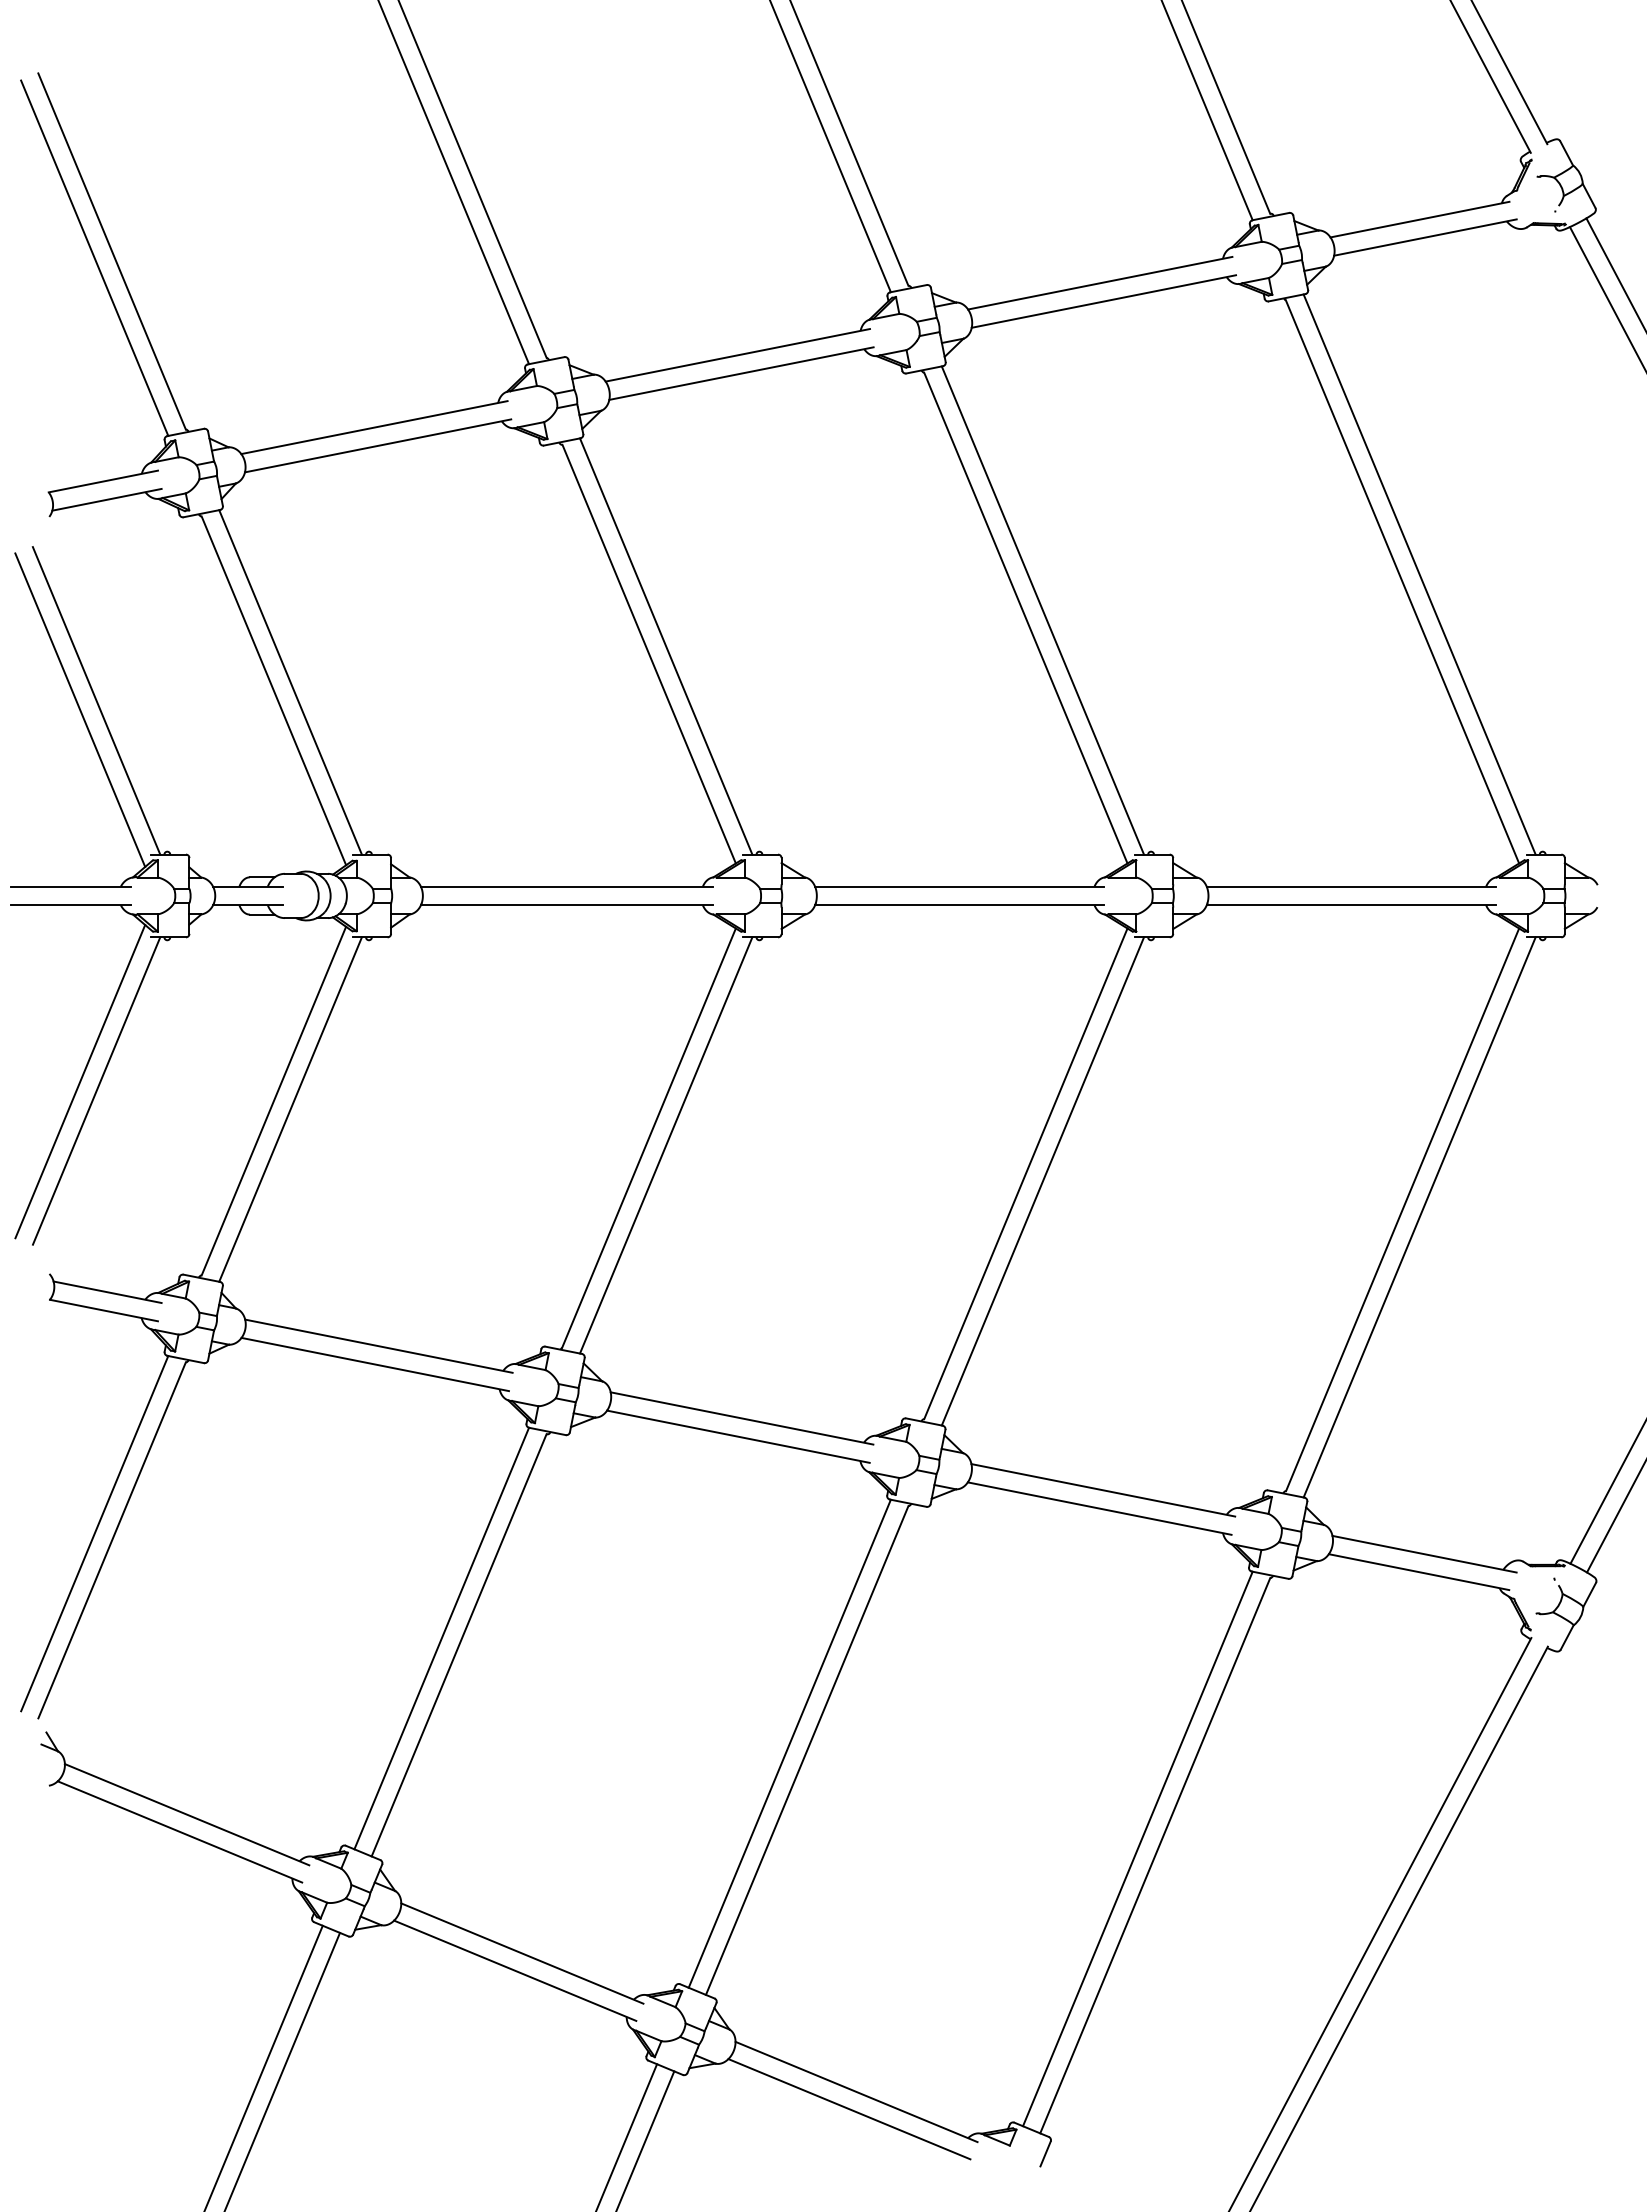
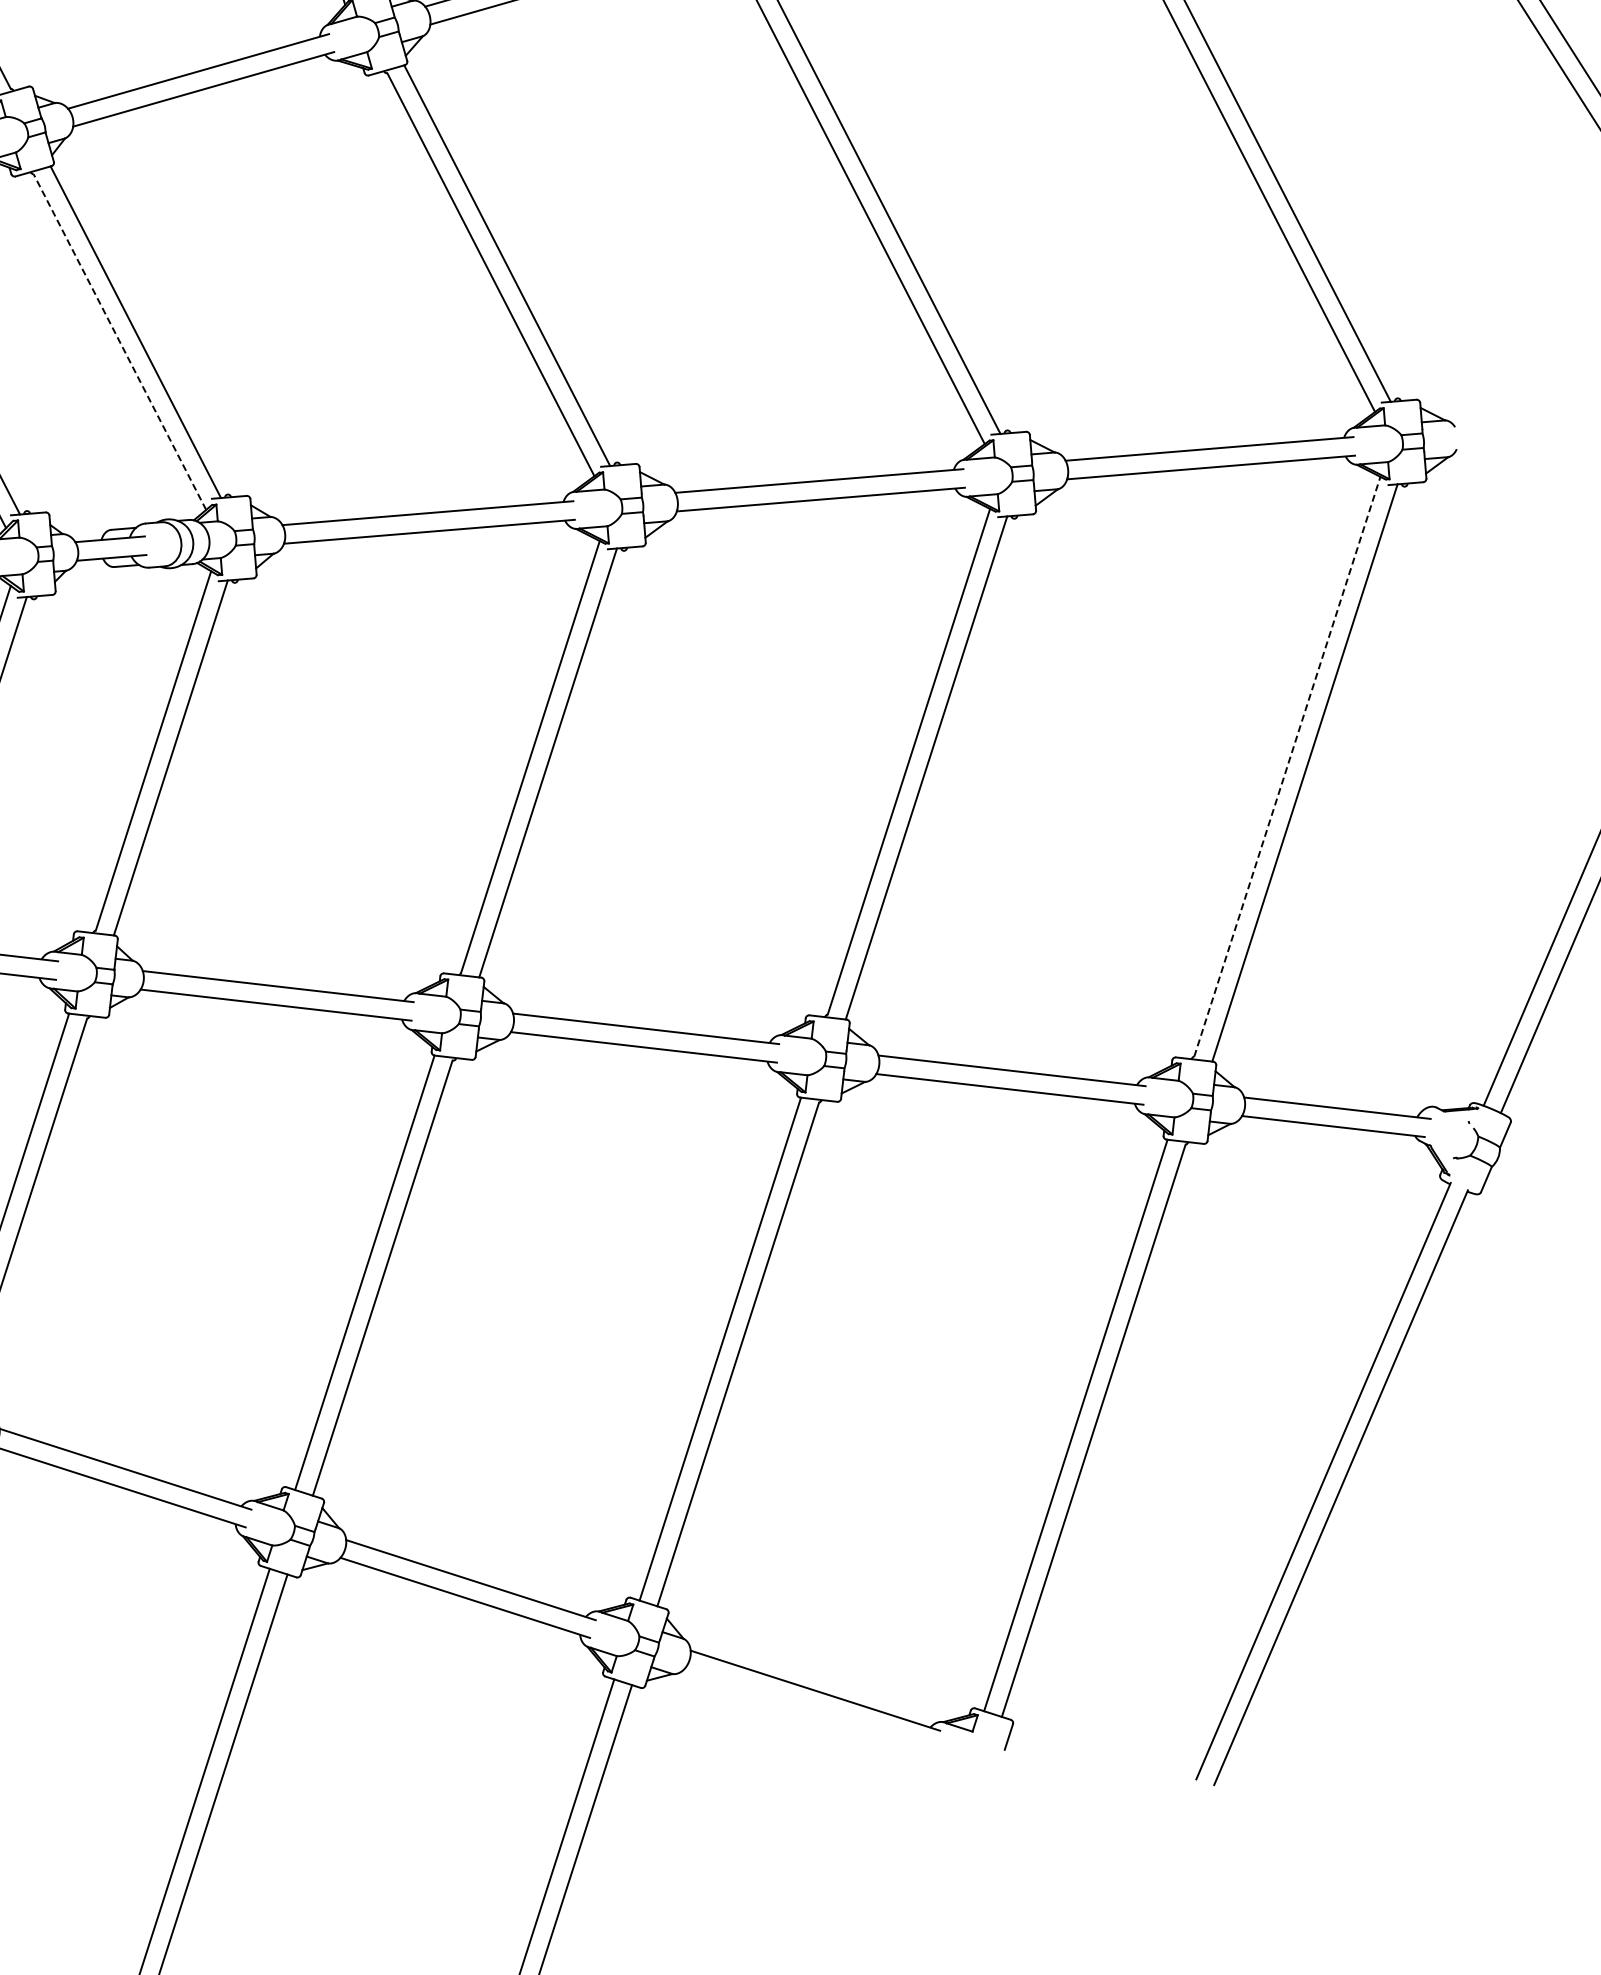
line: (273, 690) -> (119, 341), solid -> dashed
line: (1402, 1209) -> (1287, 766), solid -> dashed
line: (849, 2109) -> (809, 1708), removed

